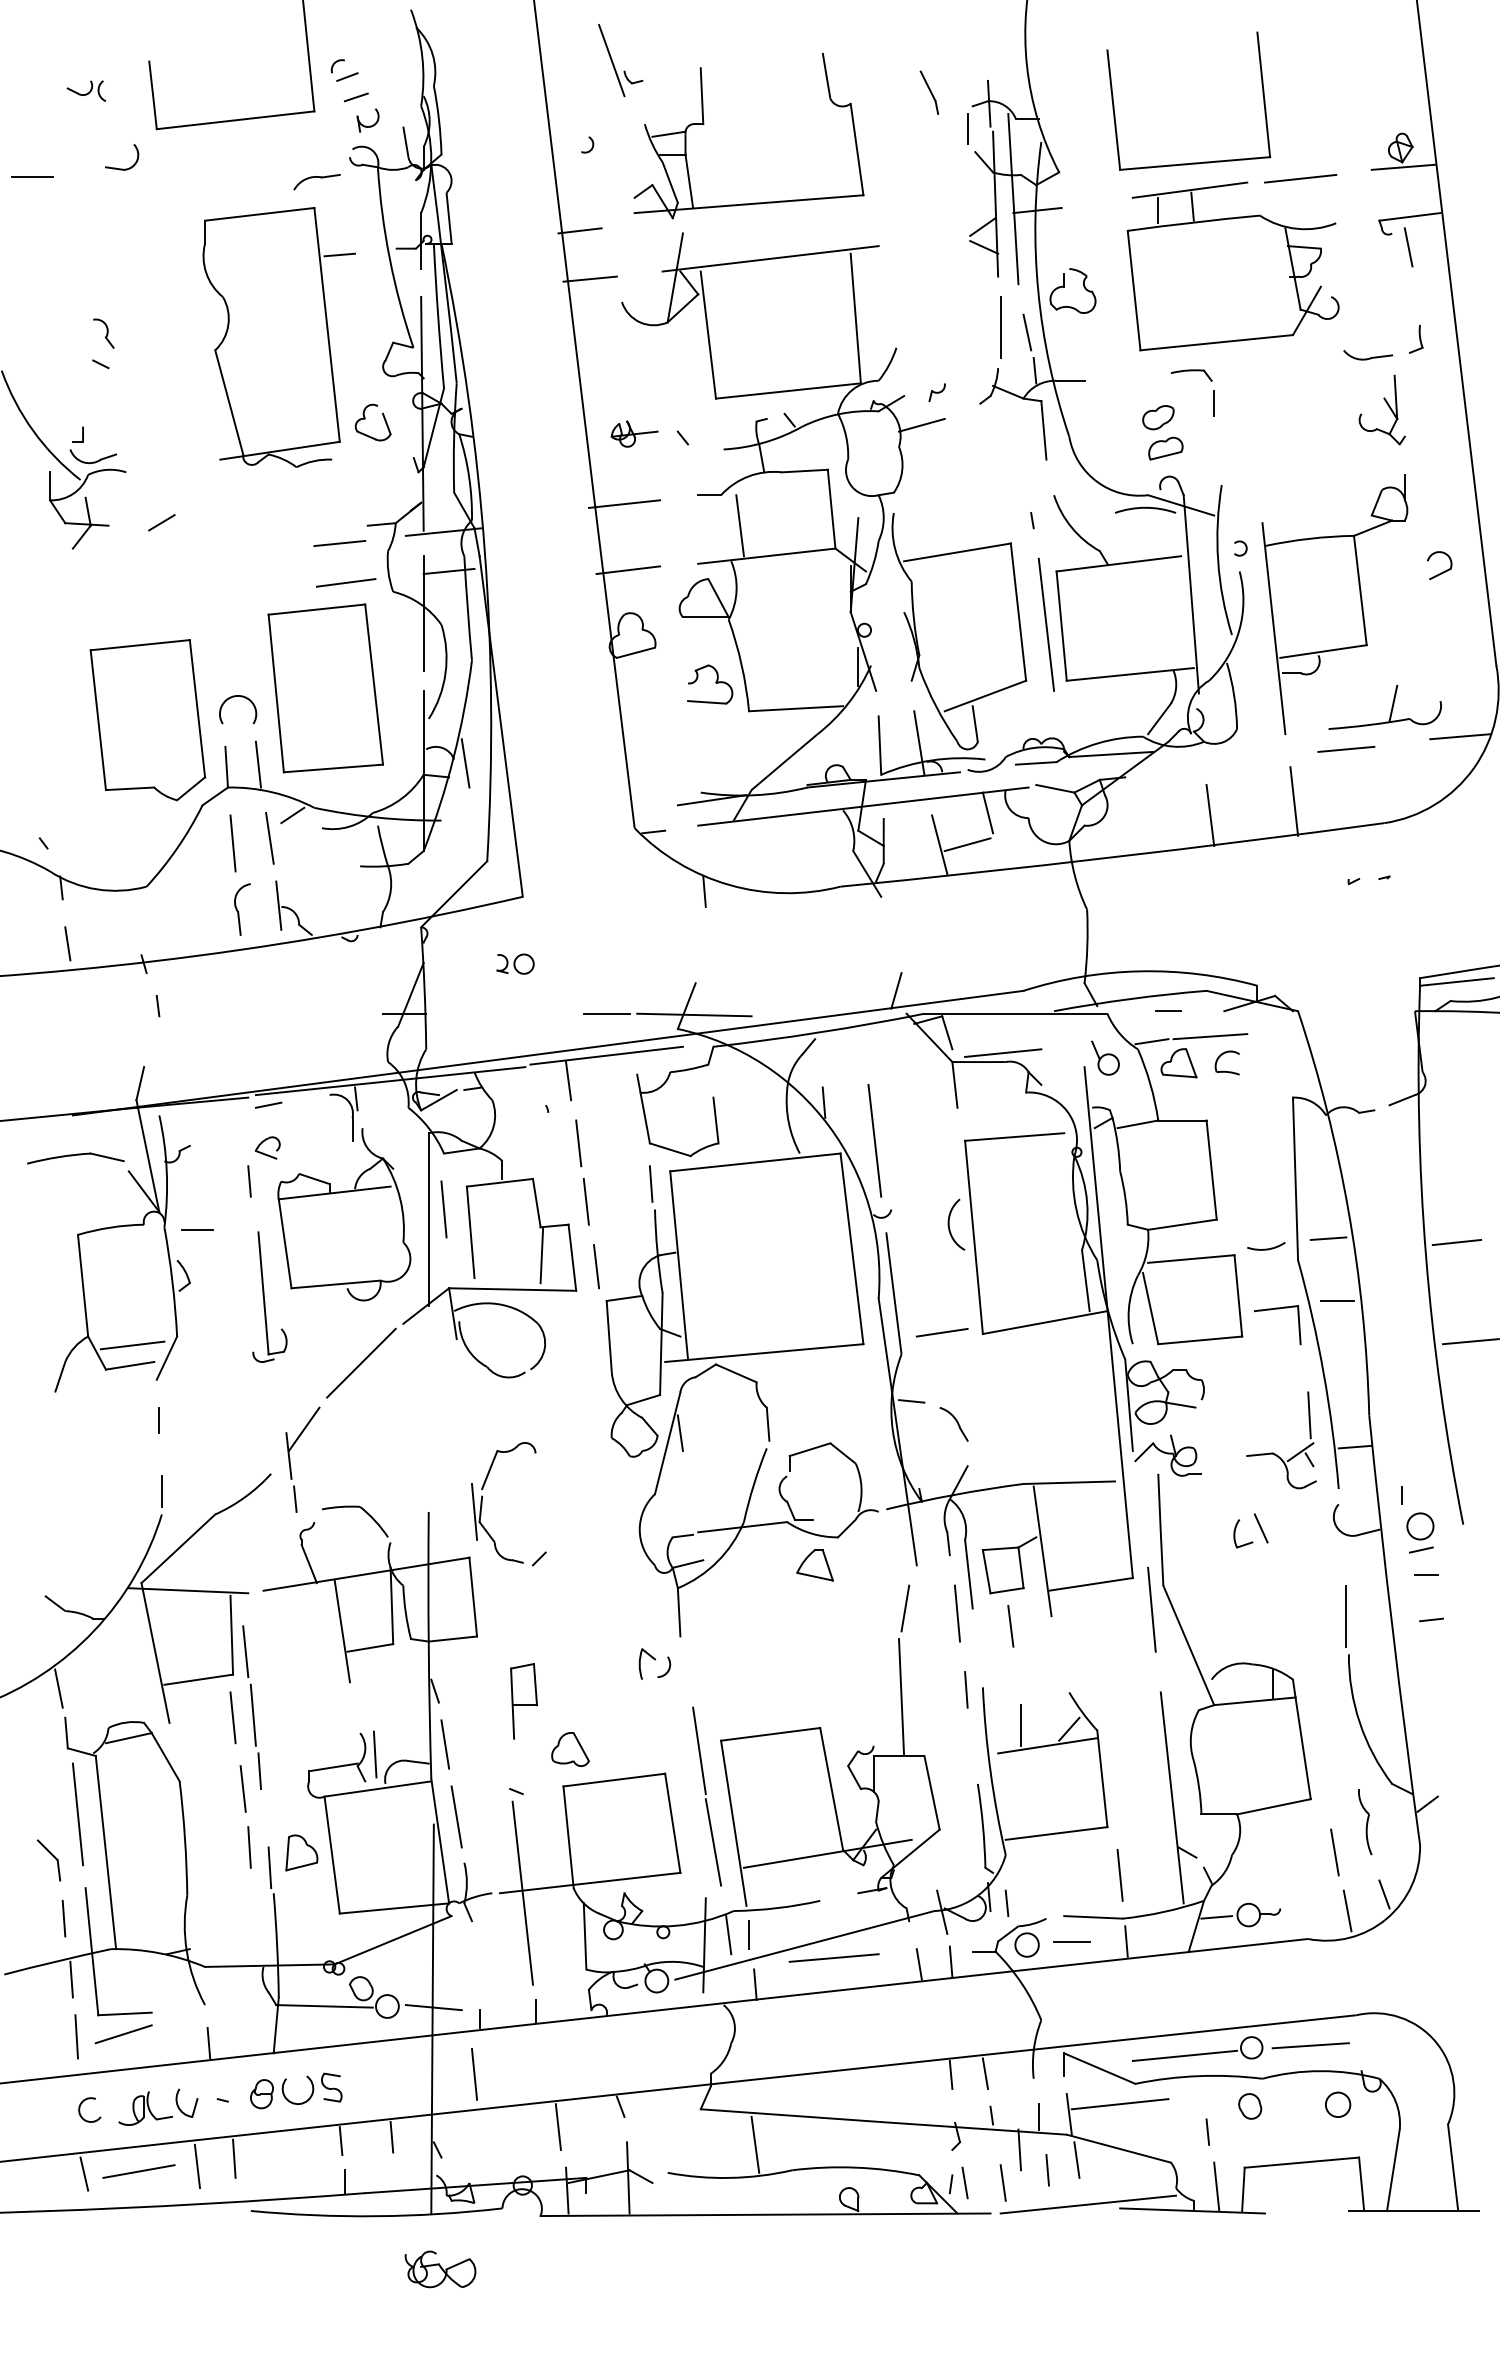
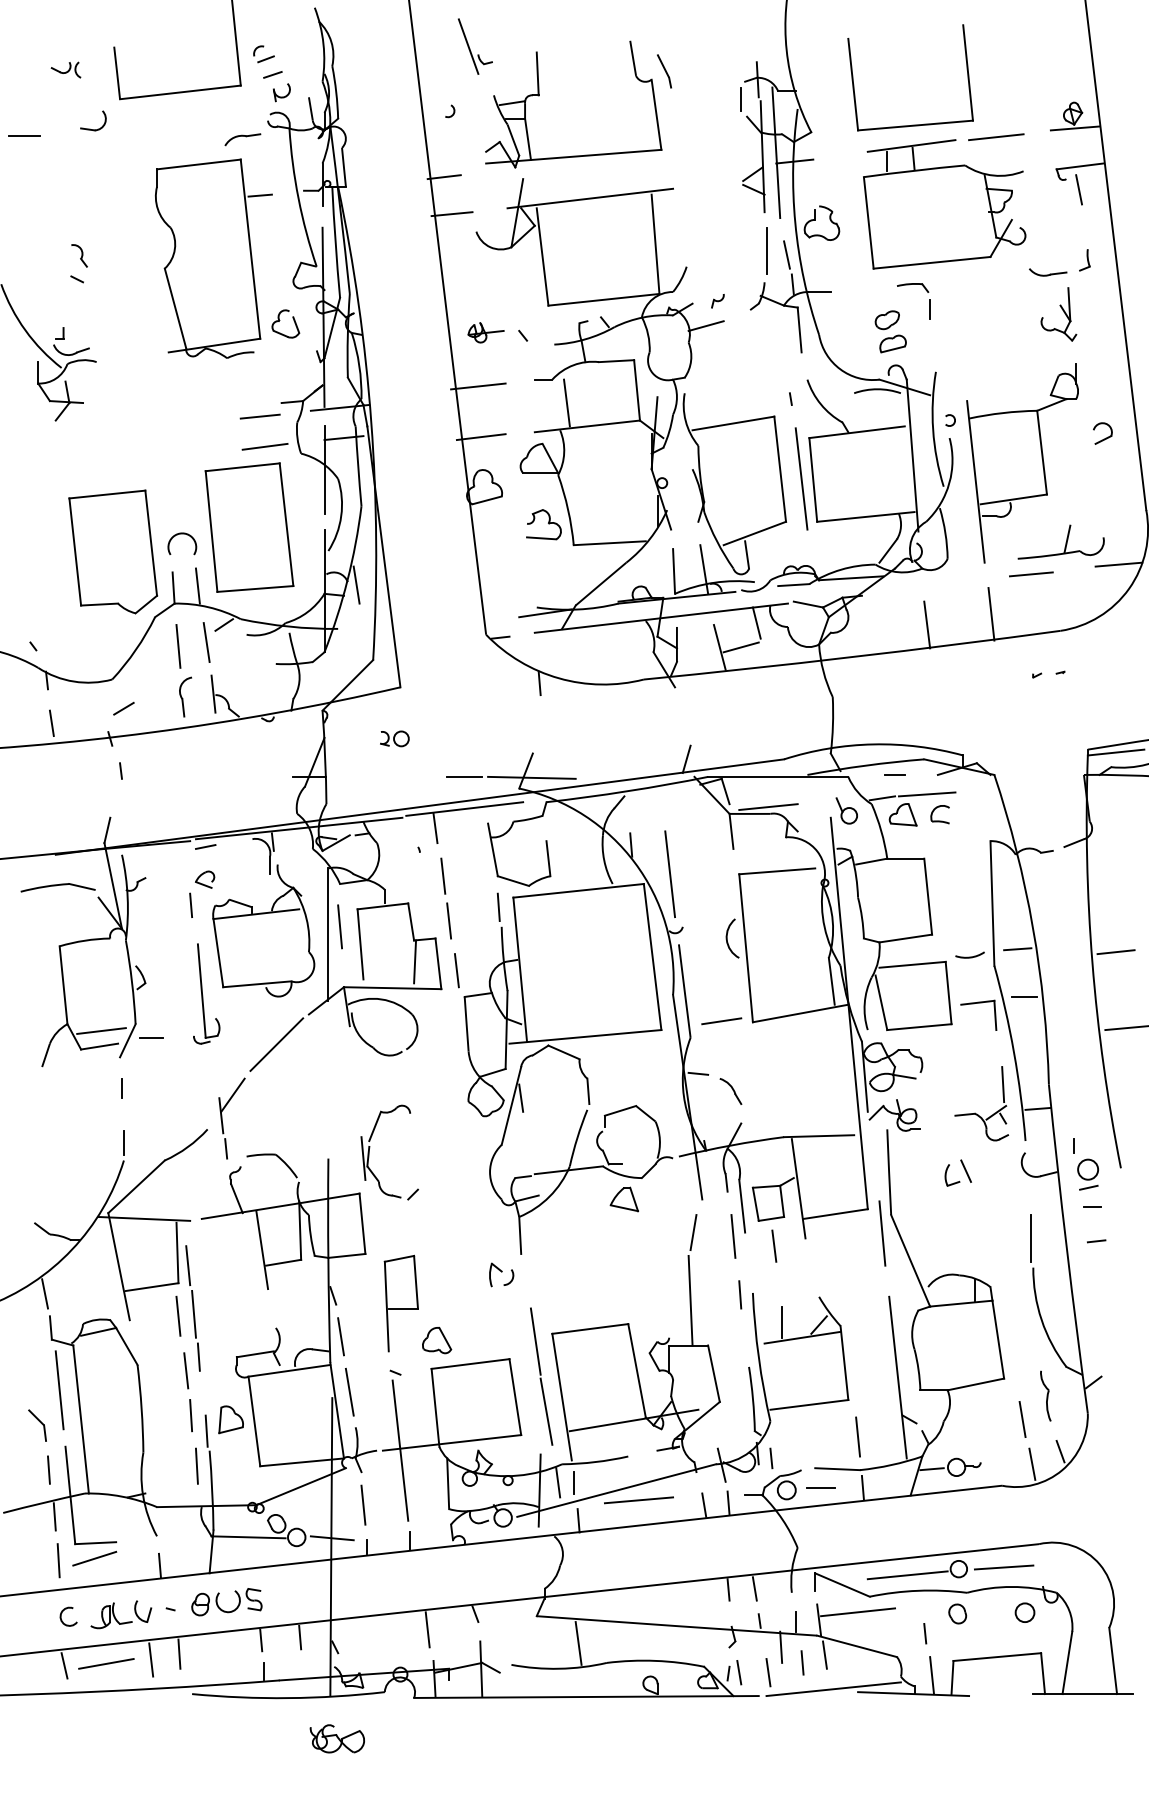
part: (929, 92) -> (664, 71), moved
line: (161, 522) -> (123, 708), moved
line: (197, 1229) -> (151, 1037), moved
part: (523, 1701) -> (400, 1303), size x1.67
line: (375, 1754) -> (197, 1466), moved
line: (474, 2074) -> (363, 1505), moved

